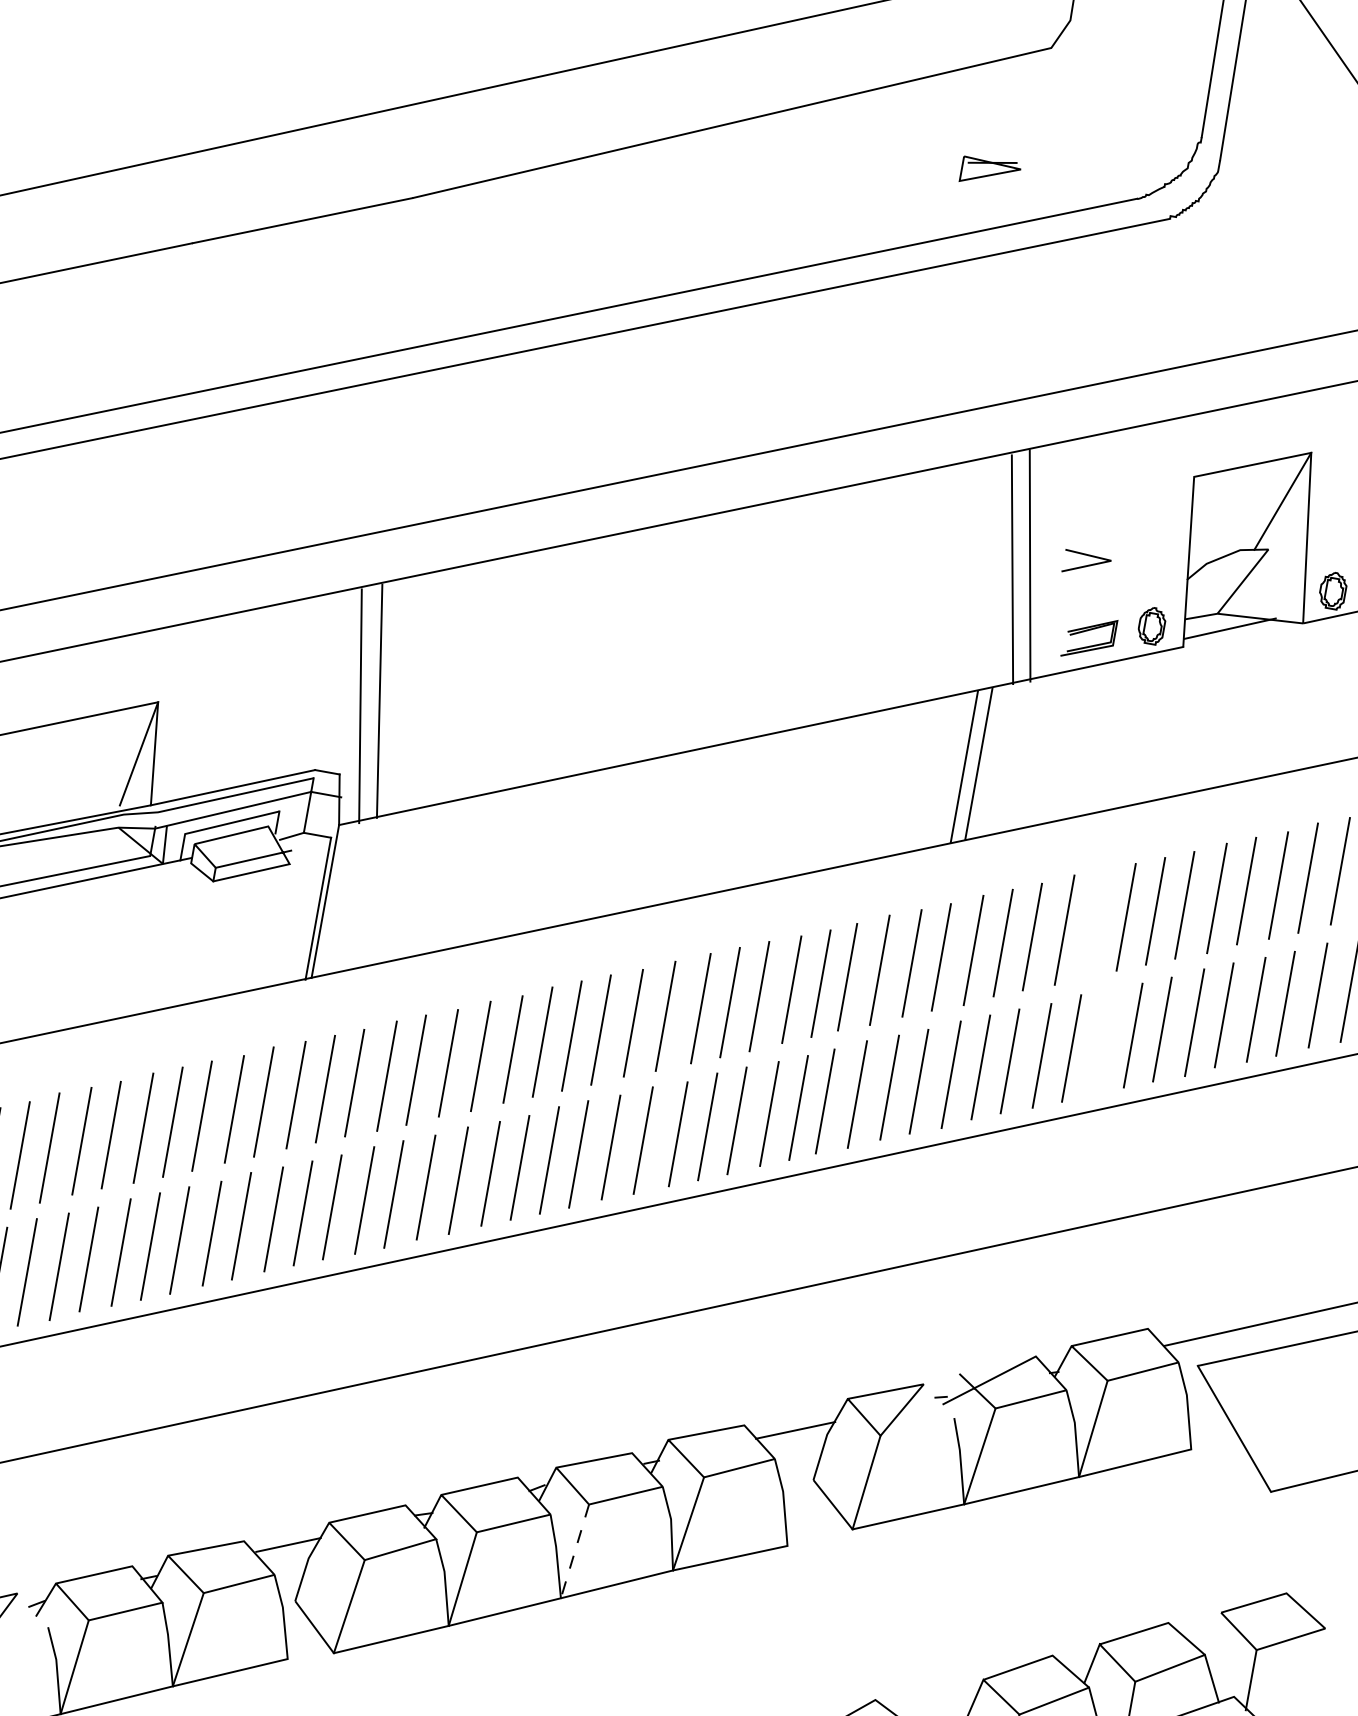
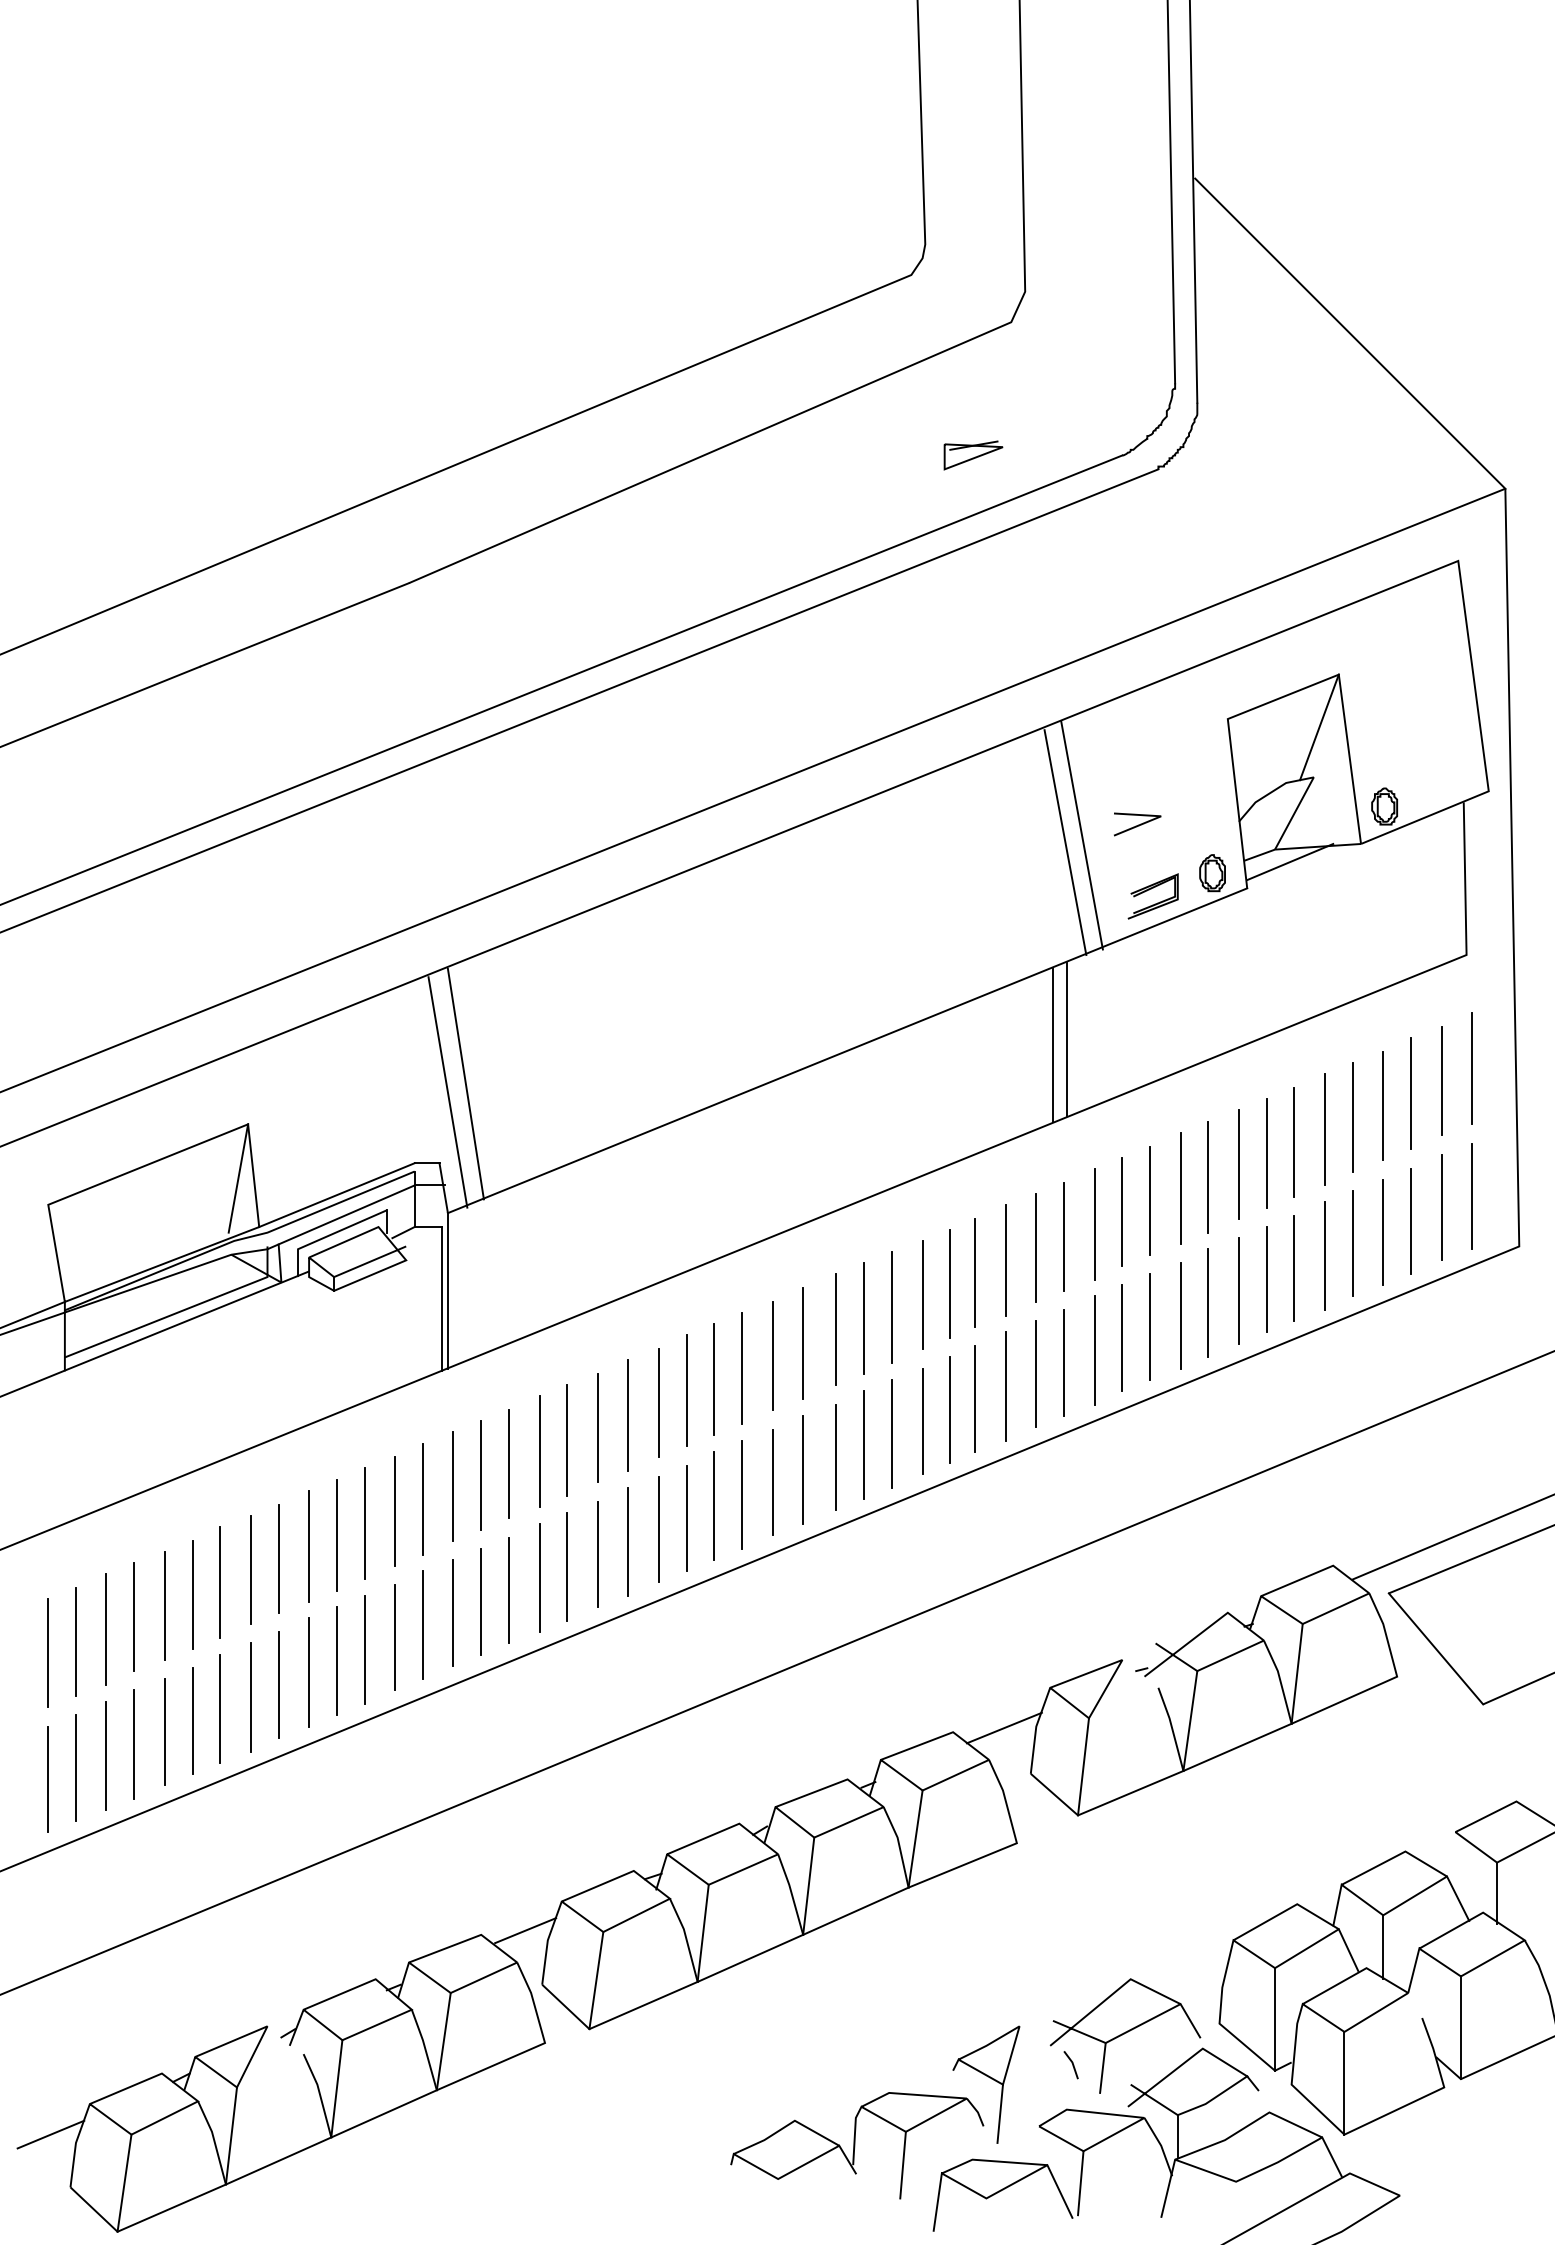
line: (1094, 923) -> (1208, 1176), added
line: (1103, 1041) -> (1238, 1290), added
line: (574, 1551) -> (808, 1886), dashed -> solid

